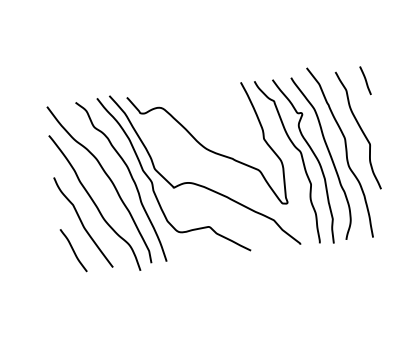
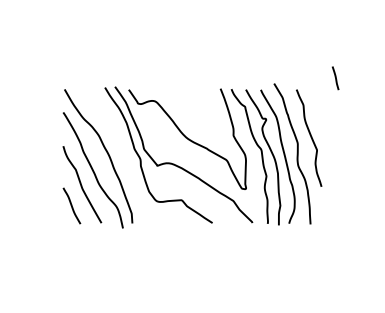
line: (365, 80) -> (335, 78), moved
curve: (131, 179) -> (124, 155), removed

